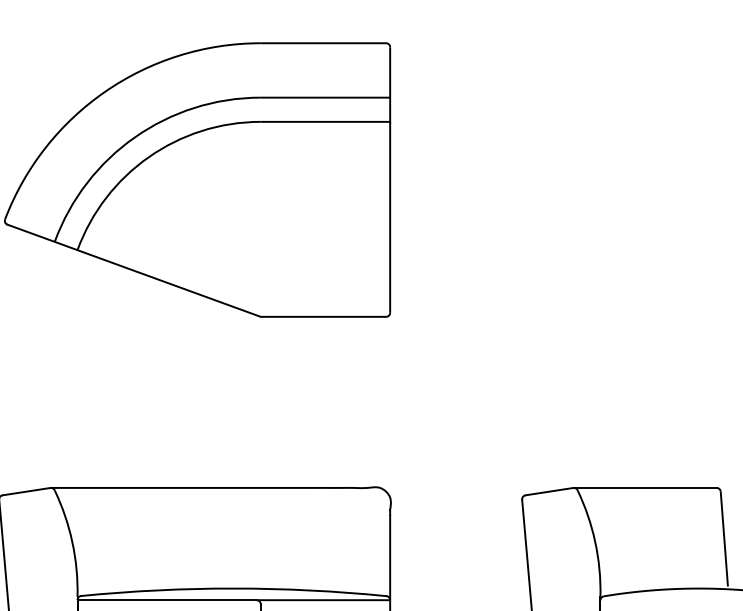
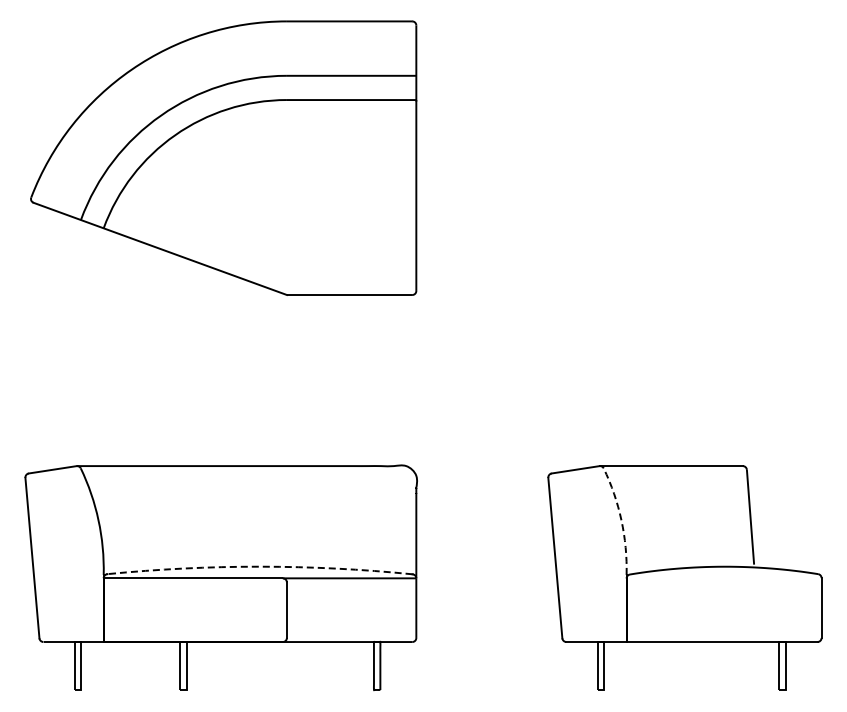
arc: (595, 542) -> (621, 520), solid -> dashed
arc: (234, 588) -> (260, 566), solid -> dashed

